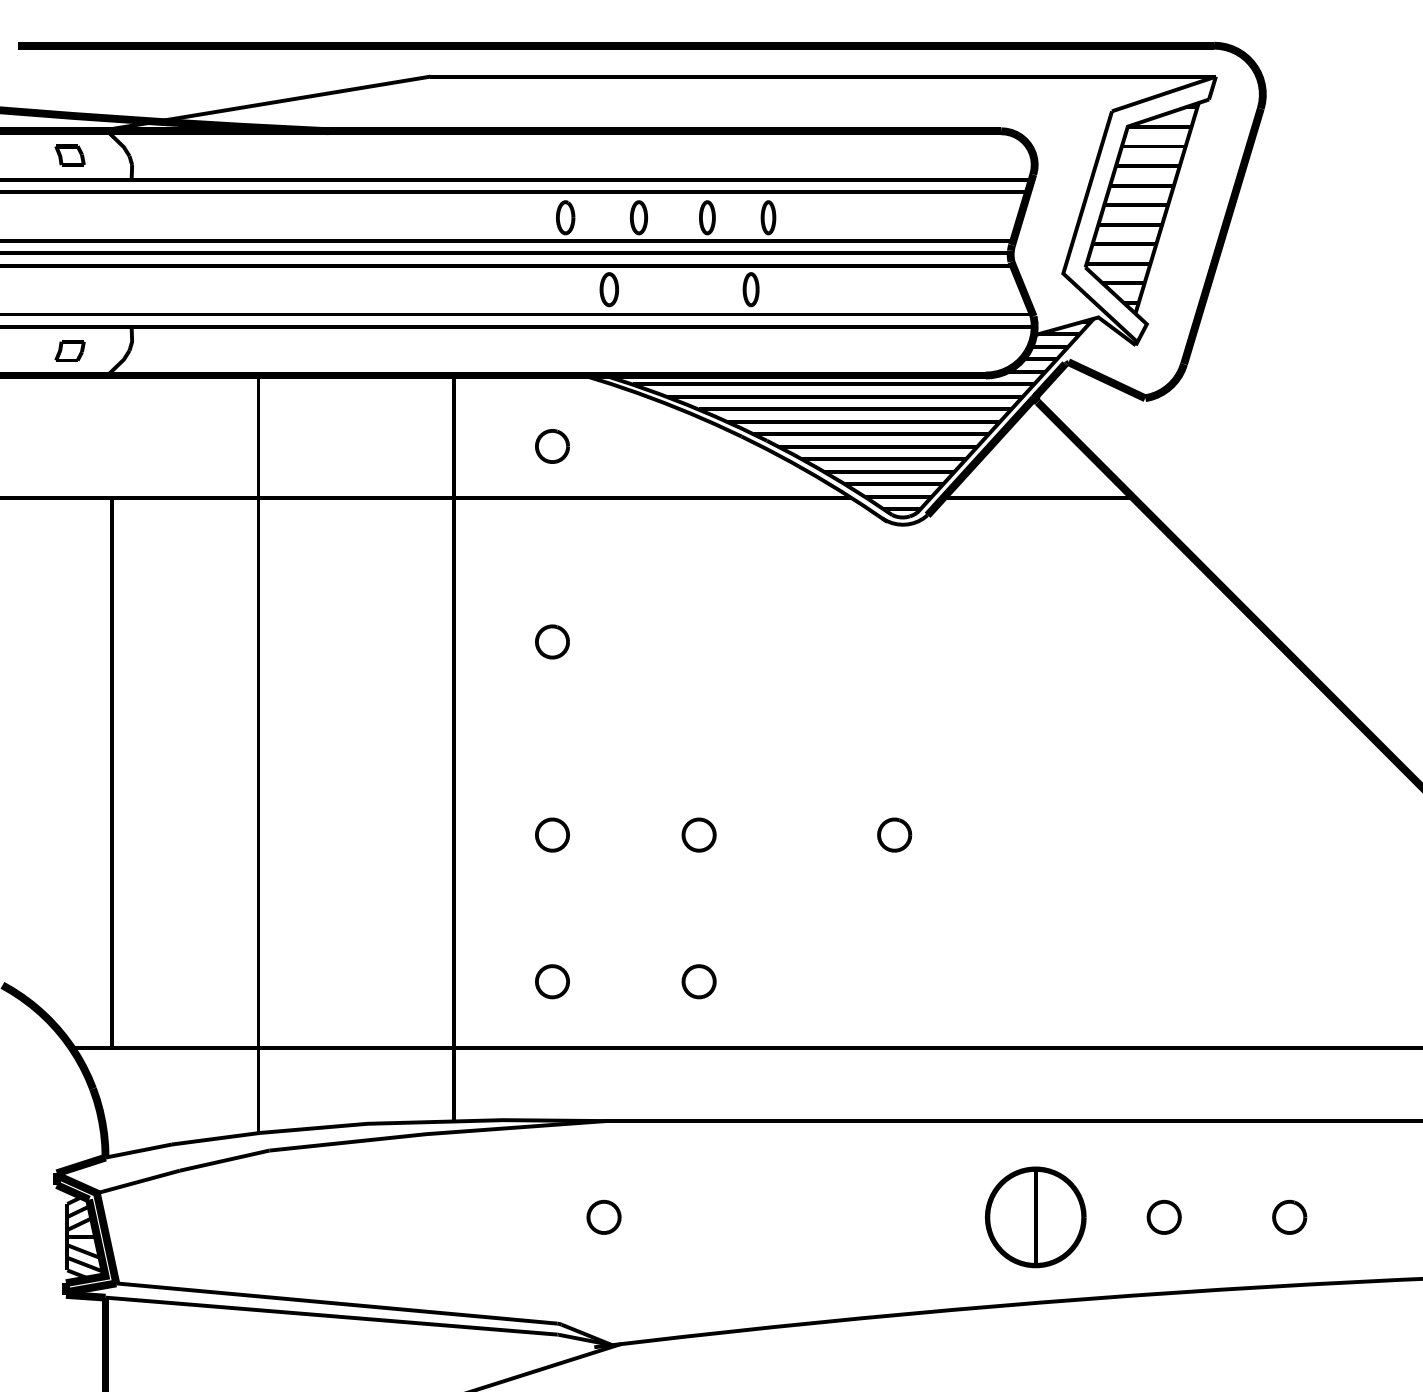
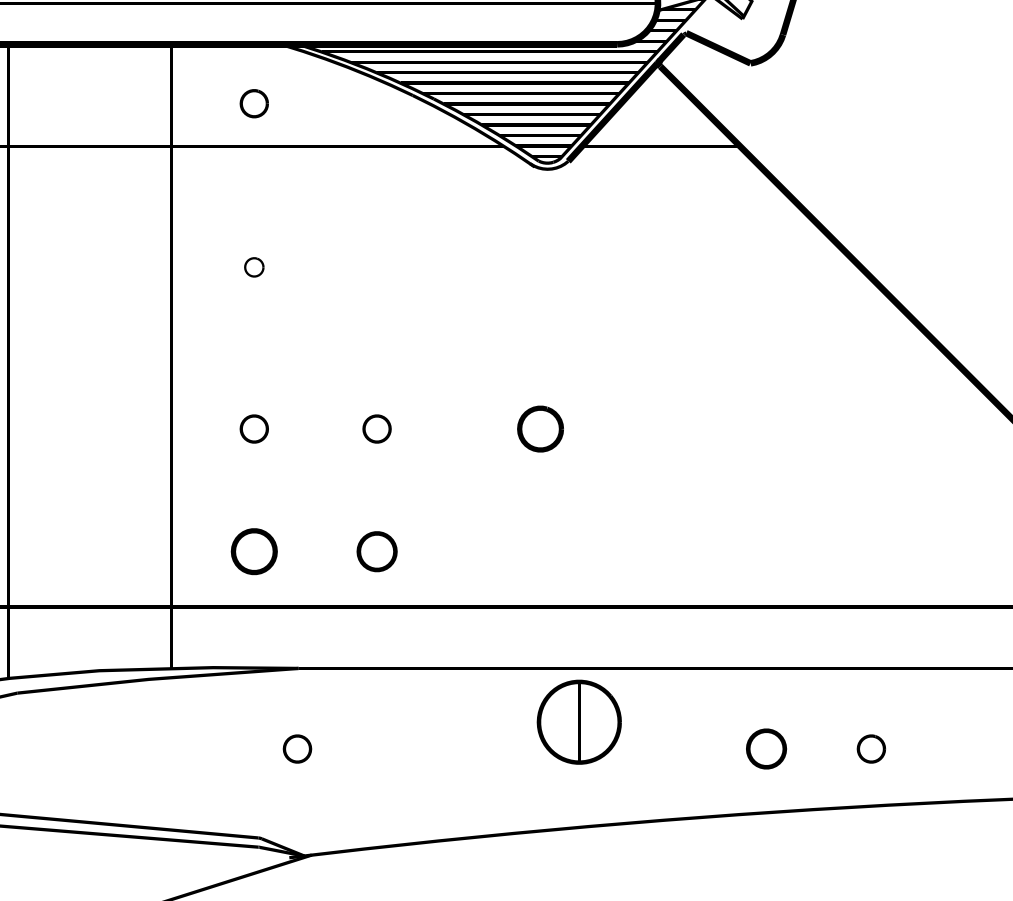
part: (552, 641) -> (254, 266), size x0.7
part: (894, 834) -> (540, 428), size x1.6
part: (552, 981) -> (254, 551), size x1.6
part: (698, 981) -> (376, 551), size x1.4
part: (1035, 1217) -> (579, 722), moved
part: (1163, 1217) -> (765, 749), size x1.4

